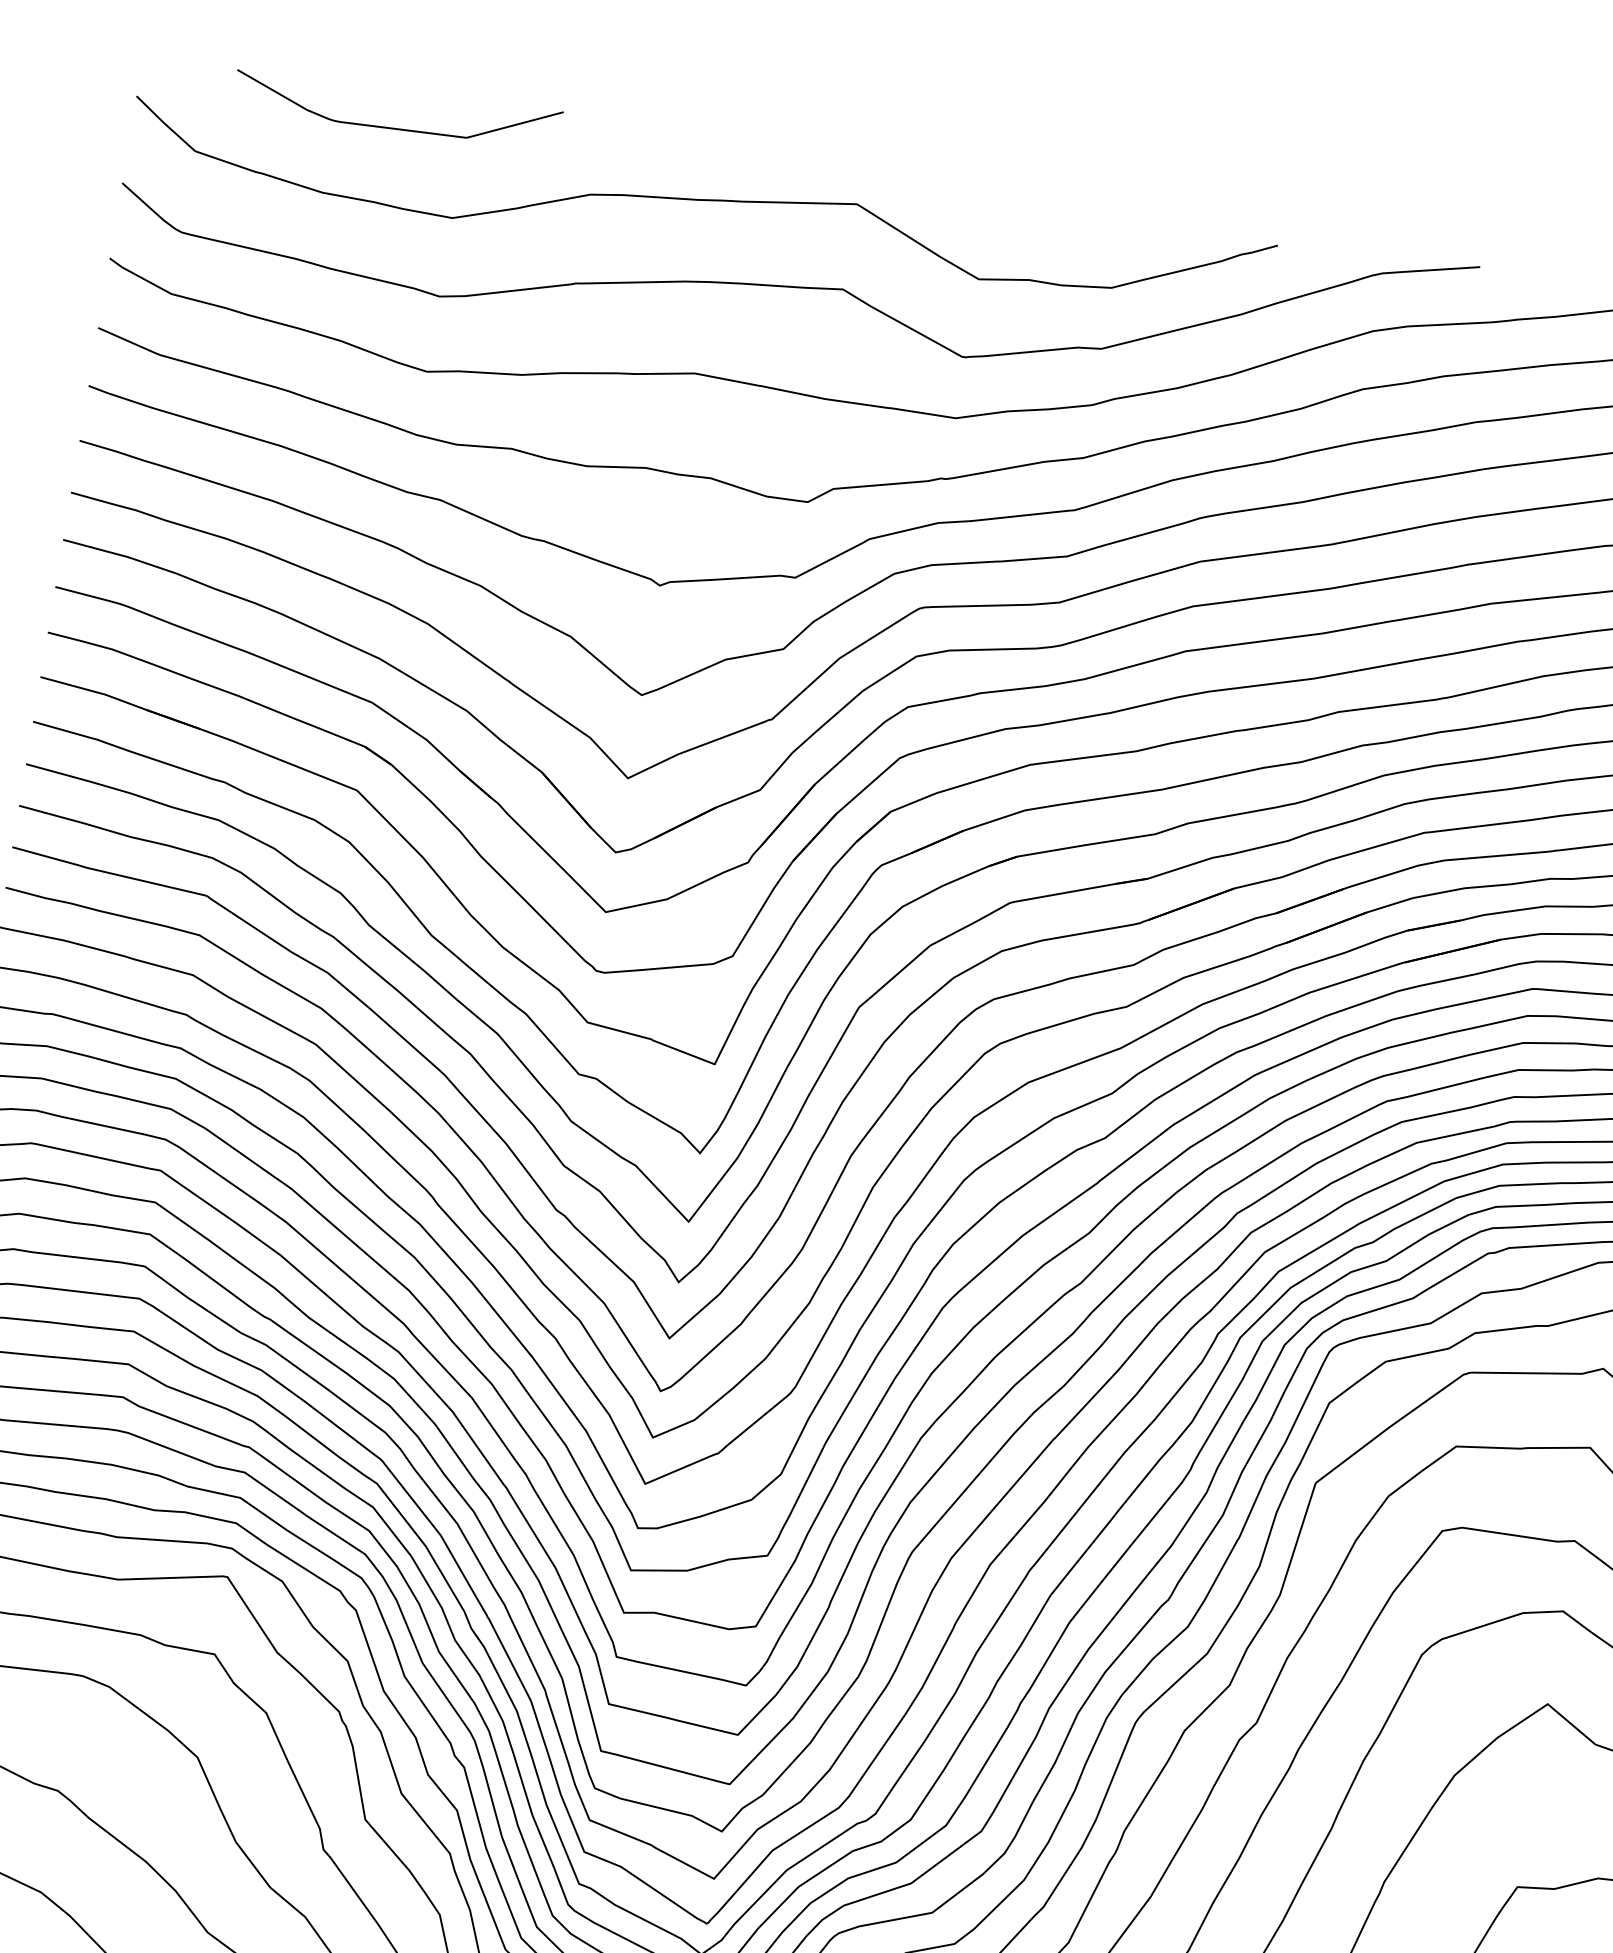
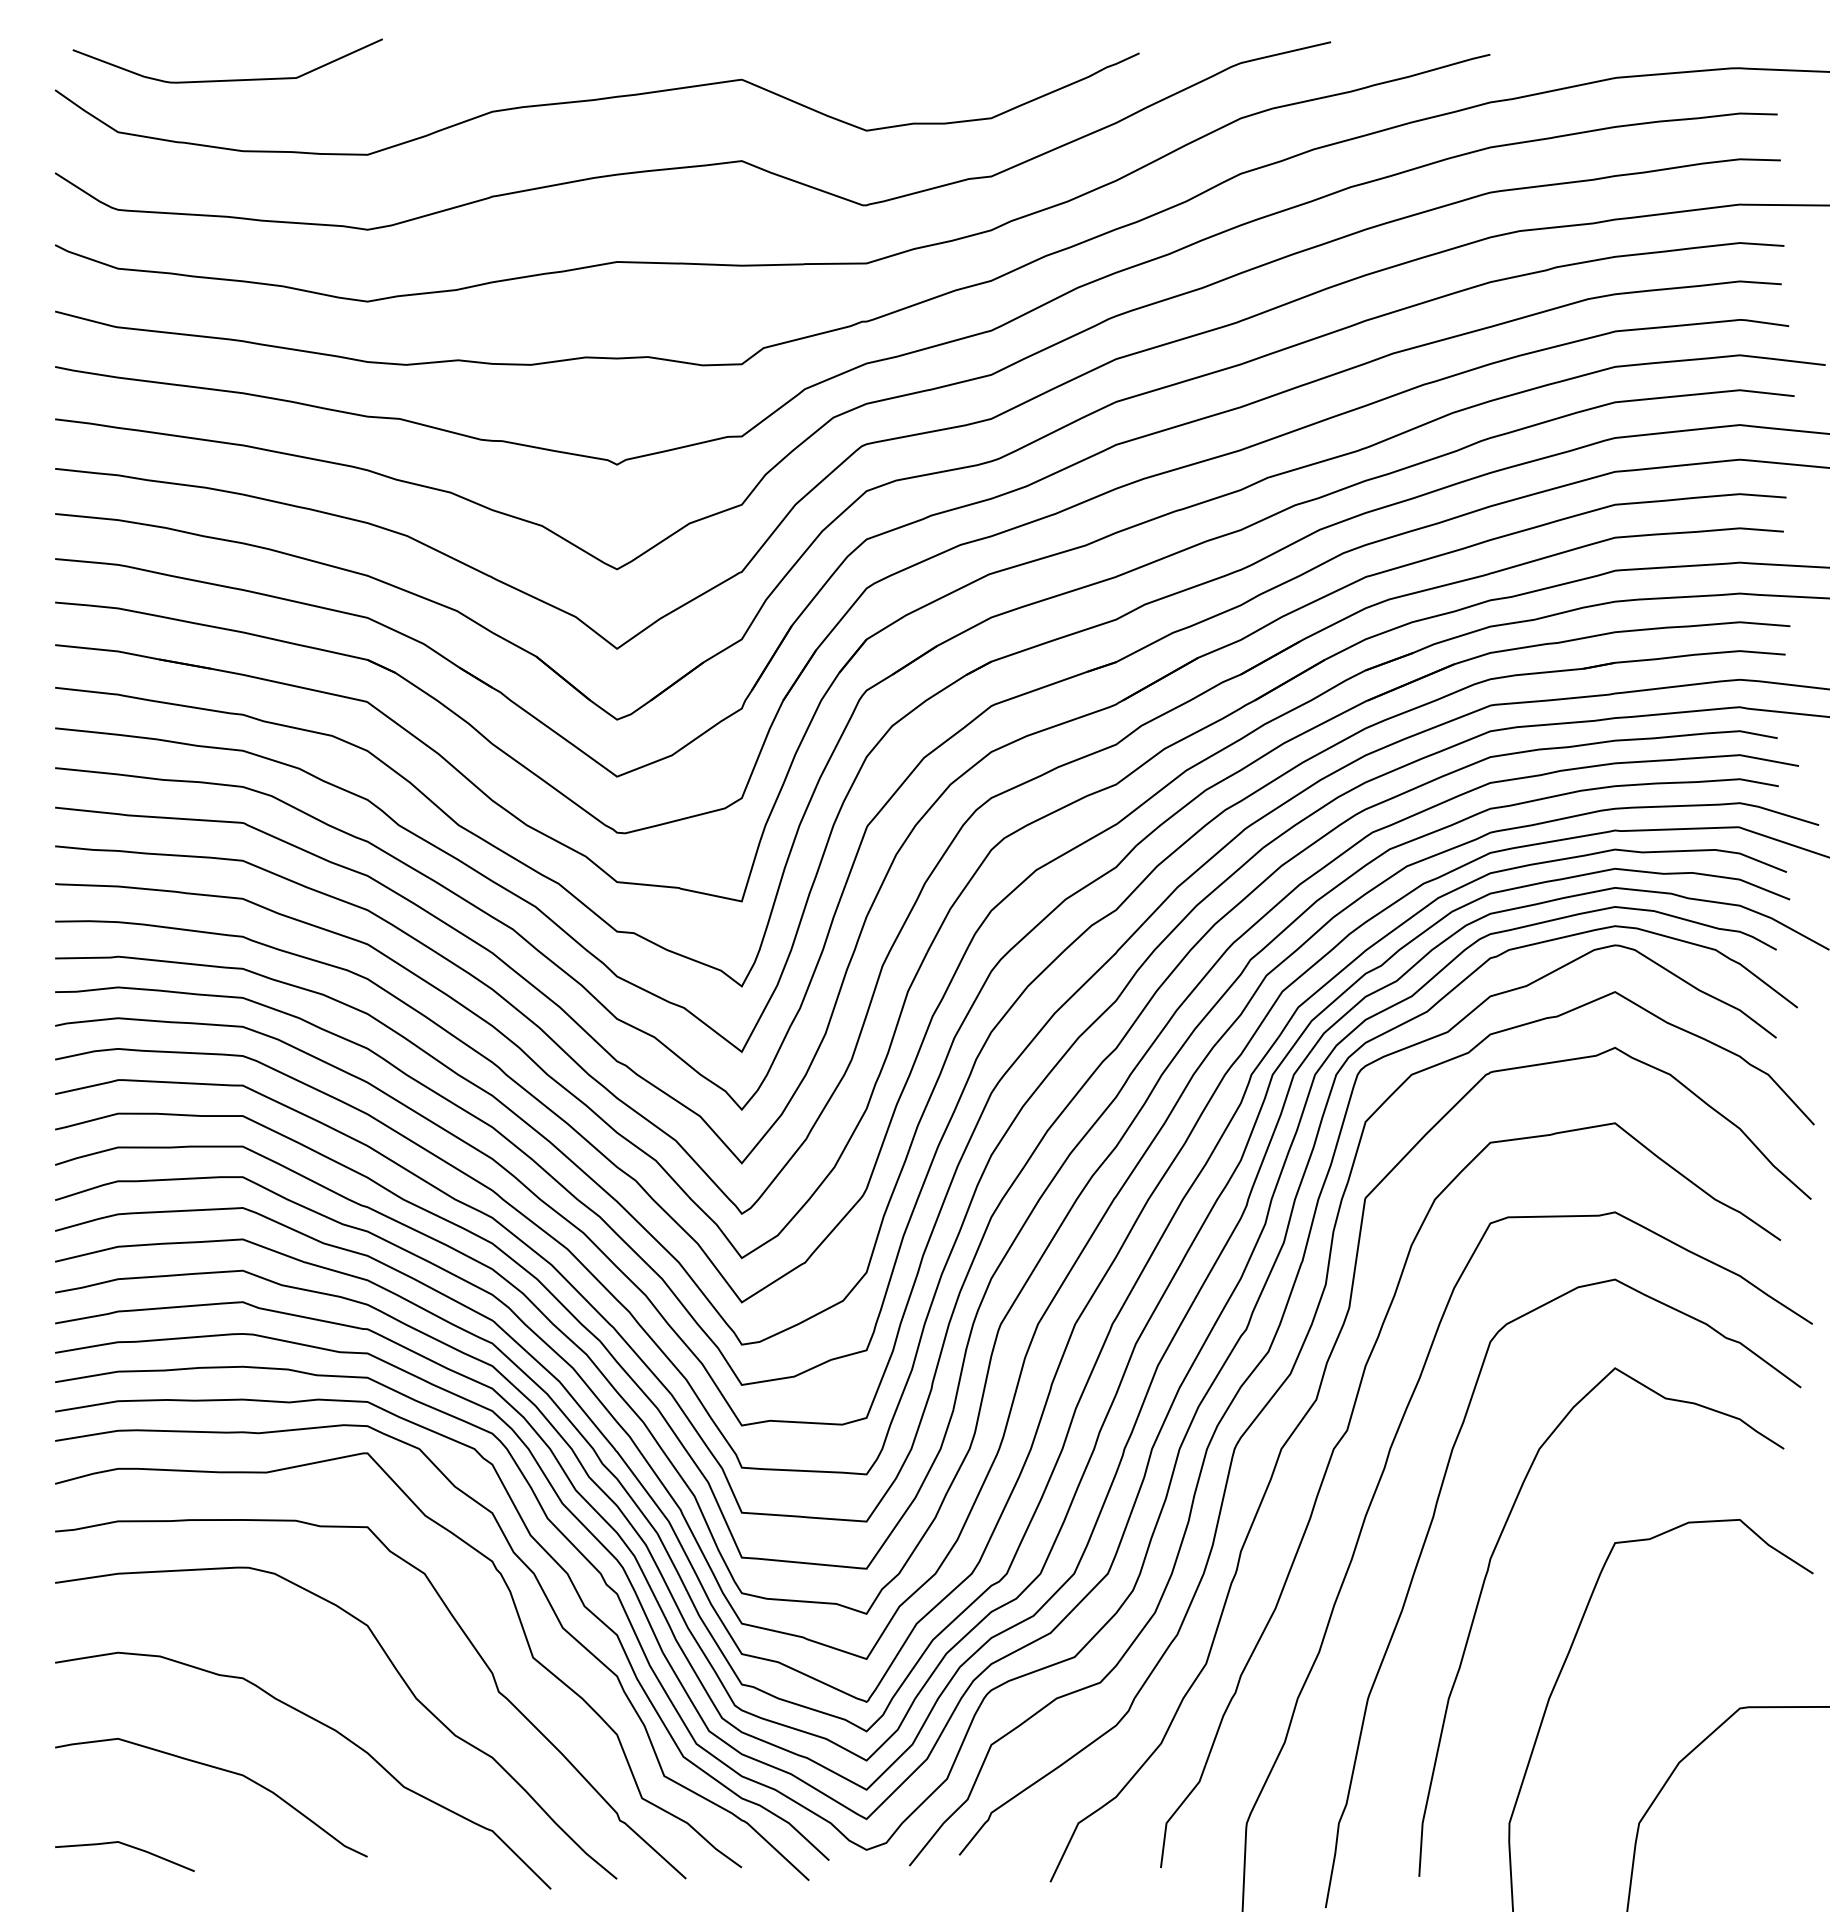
curve: (394, 127) -> (227, 79), moved

